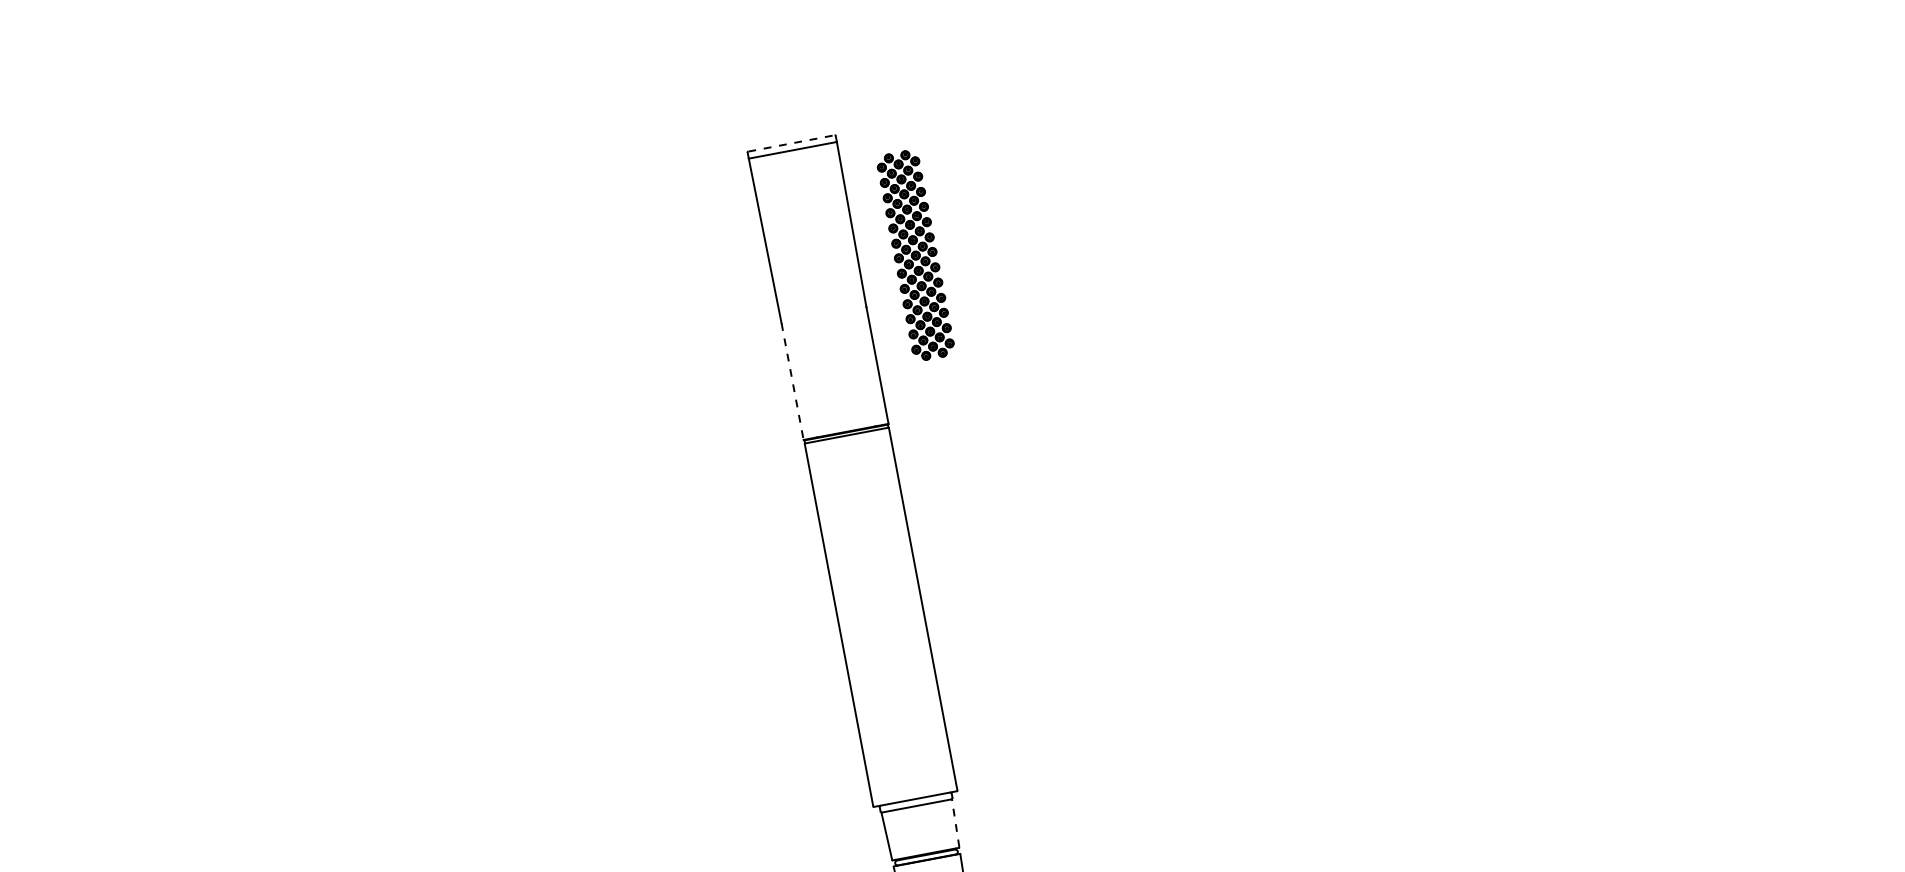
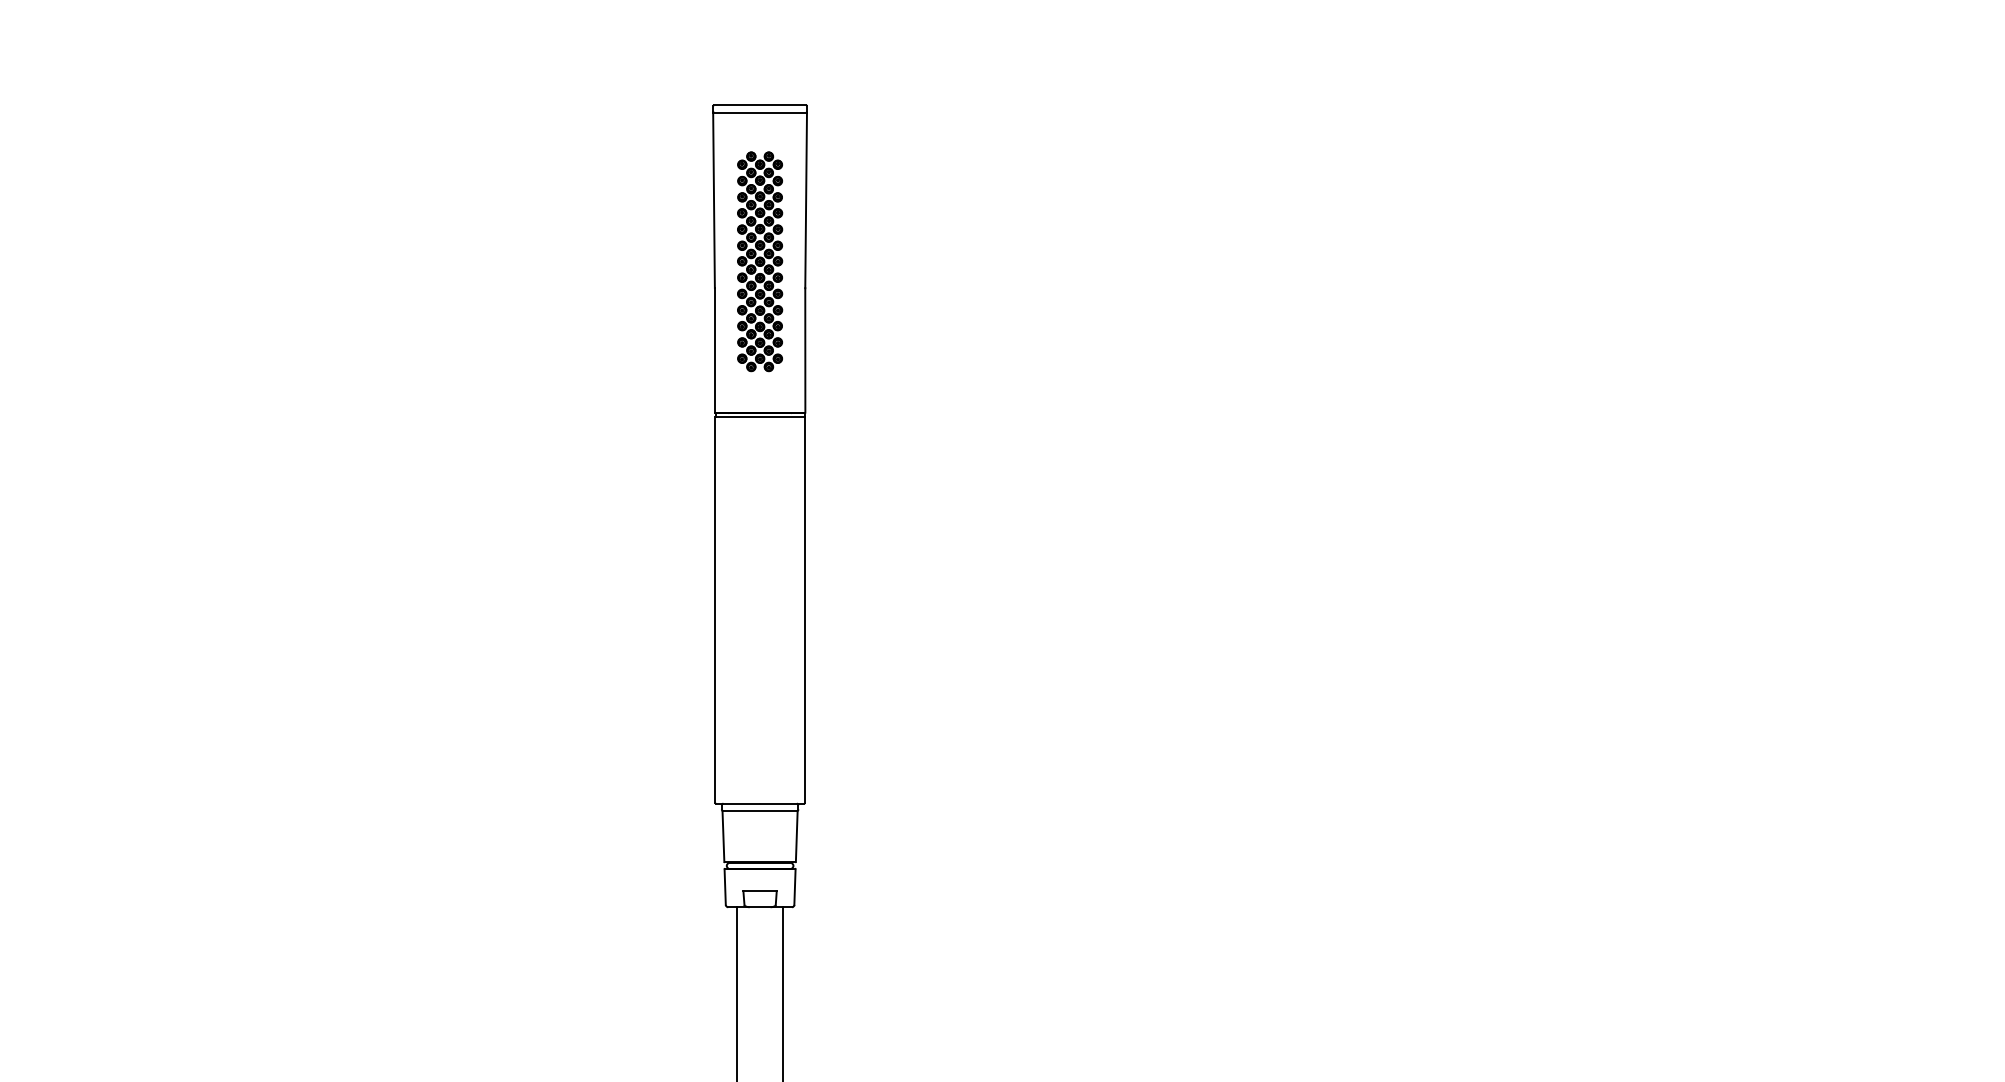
line: (791, 143) -> (760, 105), dashed -> solid
part: (916, 255) -> (760, 261), moved
line: (792, 381) -> (714, 350), dashed -> solid
line: (955, 823) -> (796, 836), dashed -> solid

